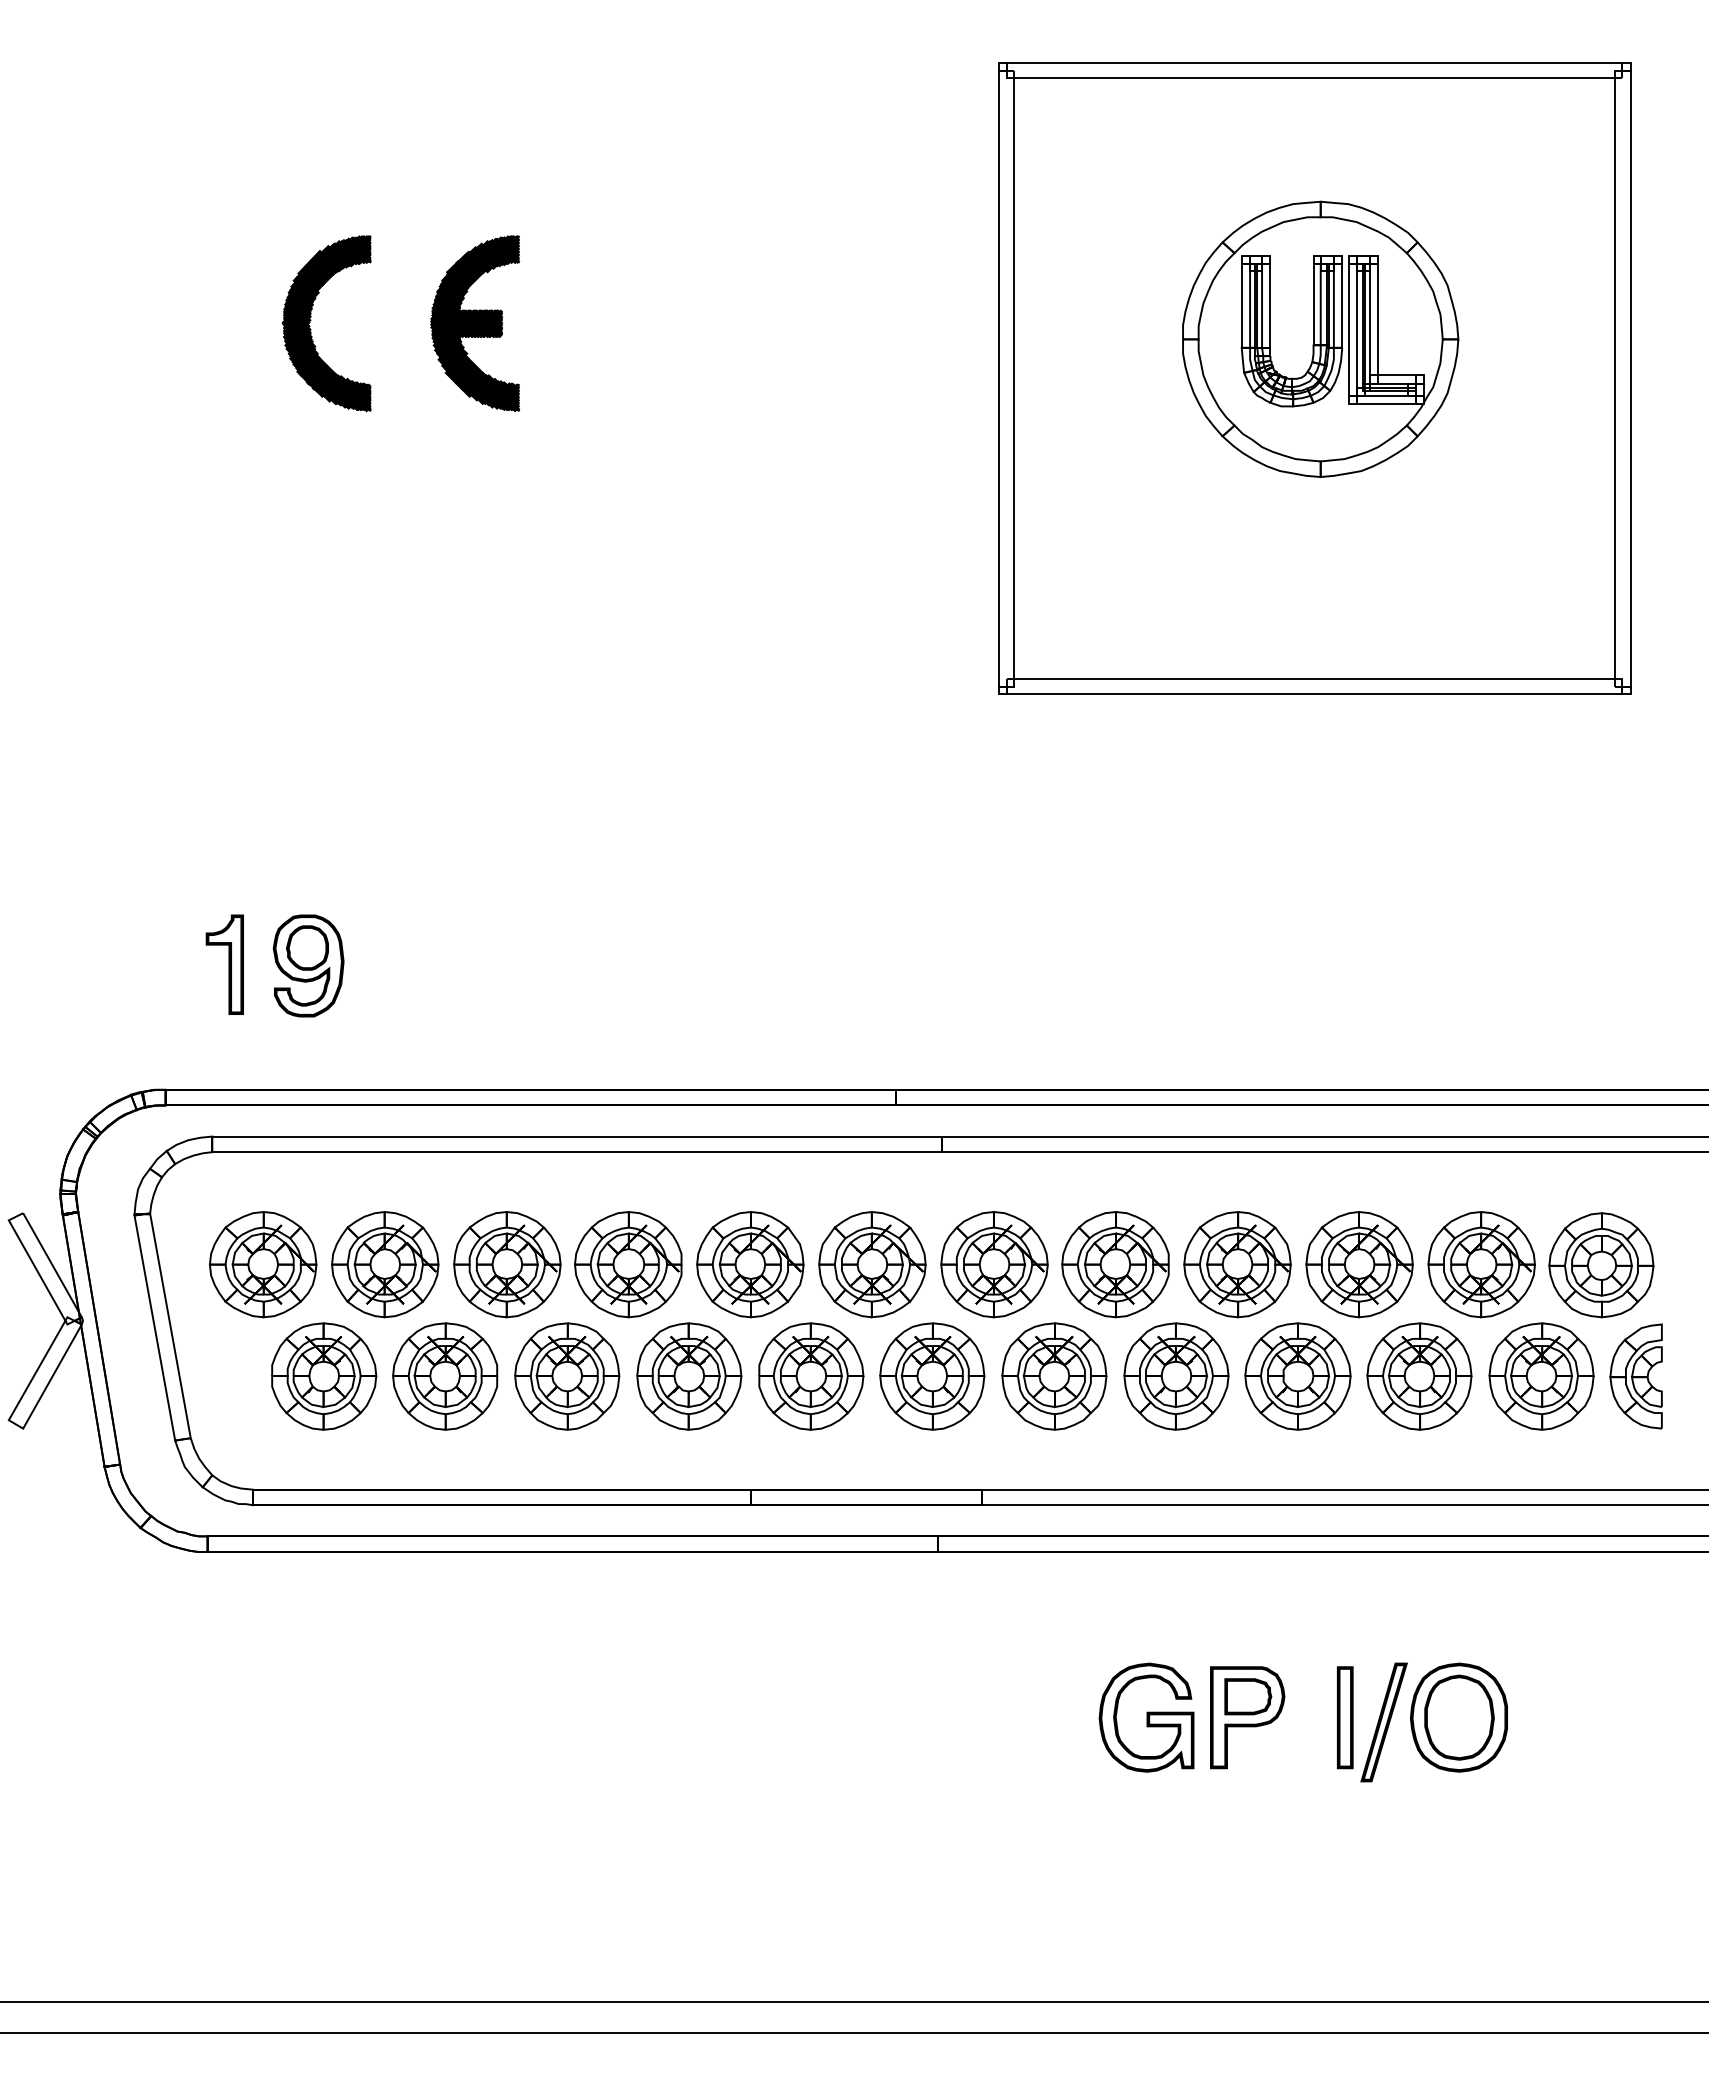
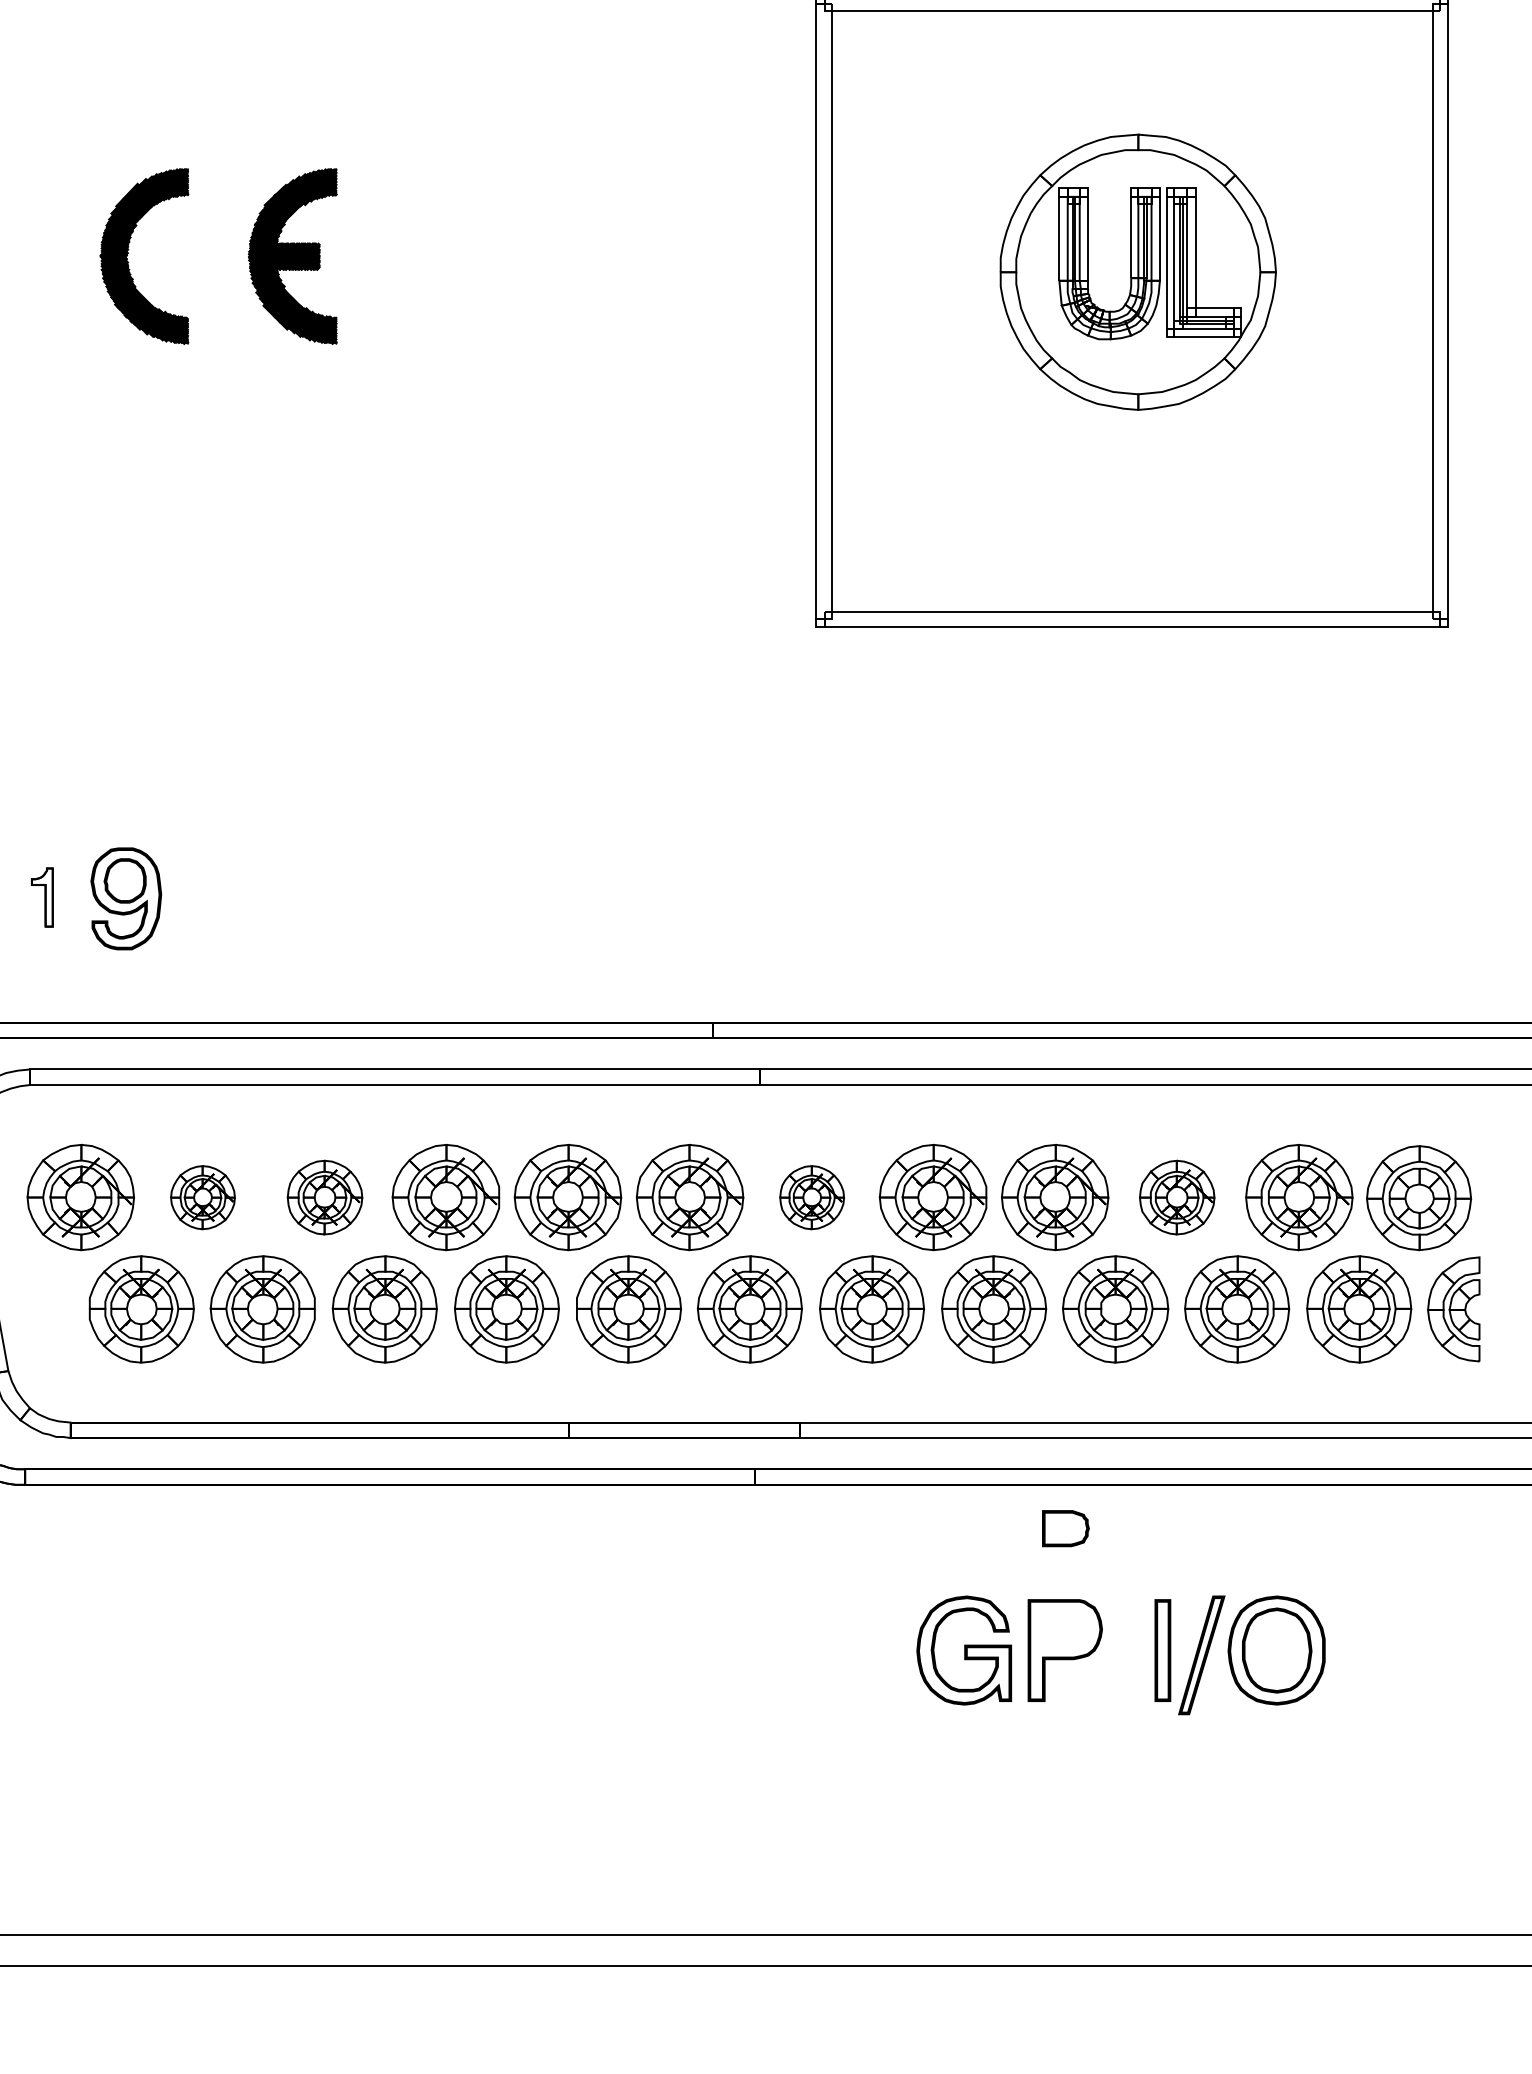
part: (224, 964) -> (42, 897), size x0.6
part: (385, 1264) -> (203, 1197), size x0.6
part: (507, 1264) -> (325, 1197), size x0.7
part: (994, 1264) -> (812, 1197), size x0.6
part: (1359, 1264) -> (1177, 1197), size x0.7
part: (1248, 1696) -> (1066, 1528), moved

